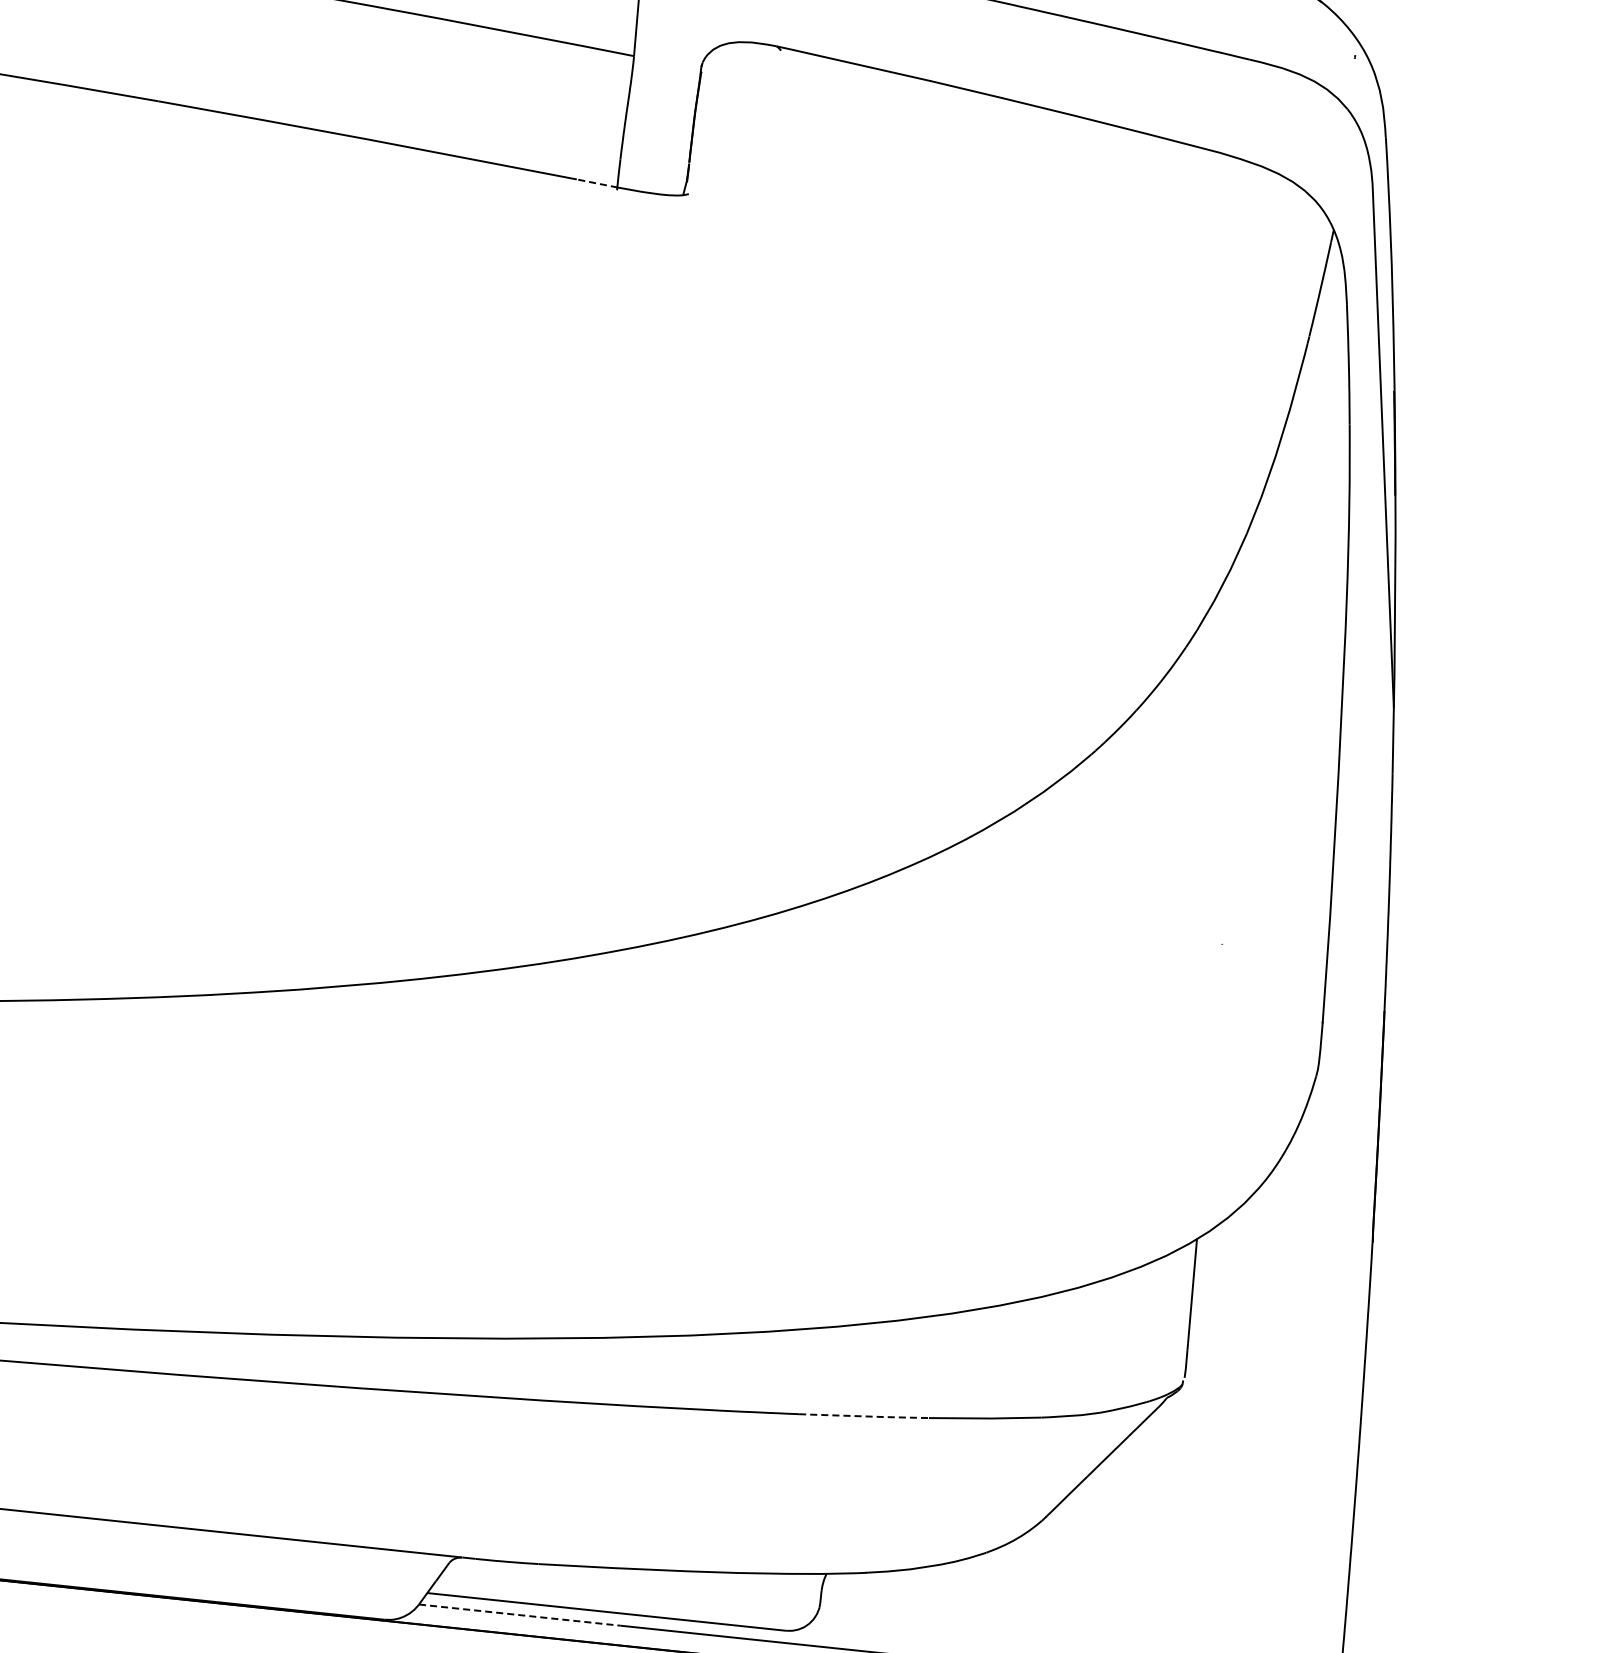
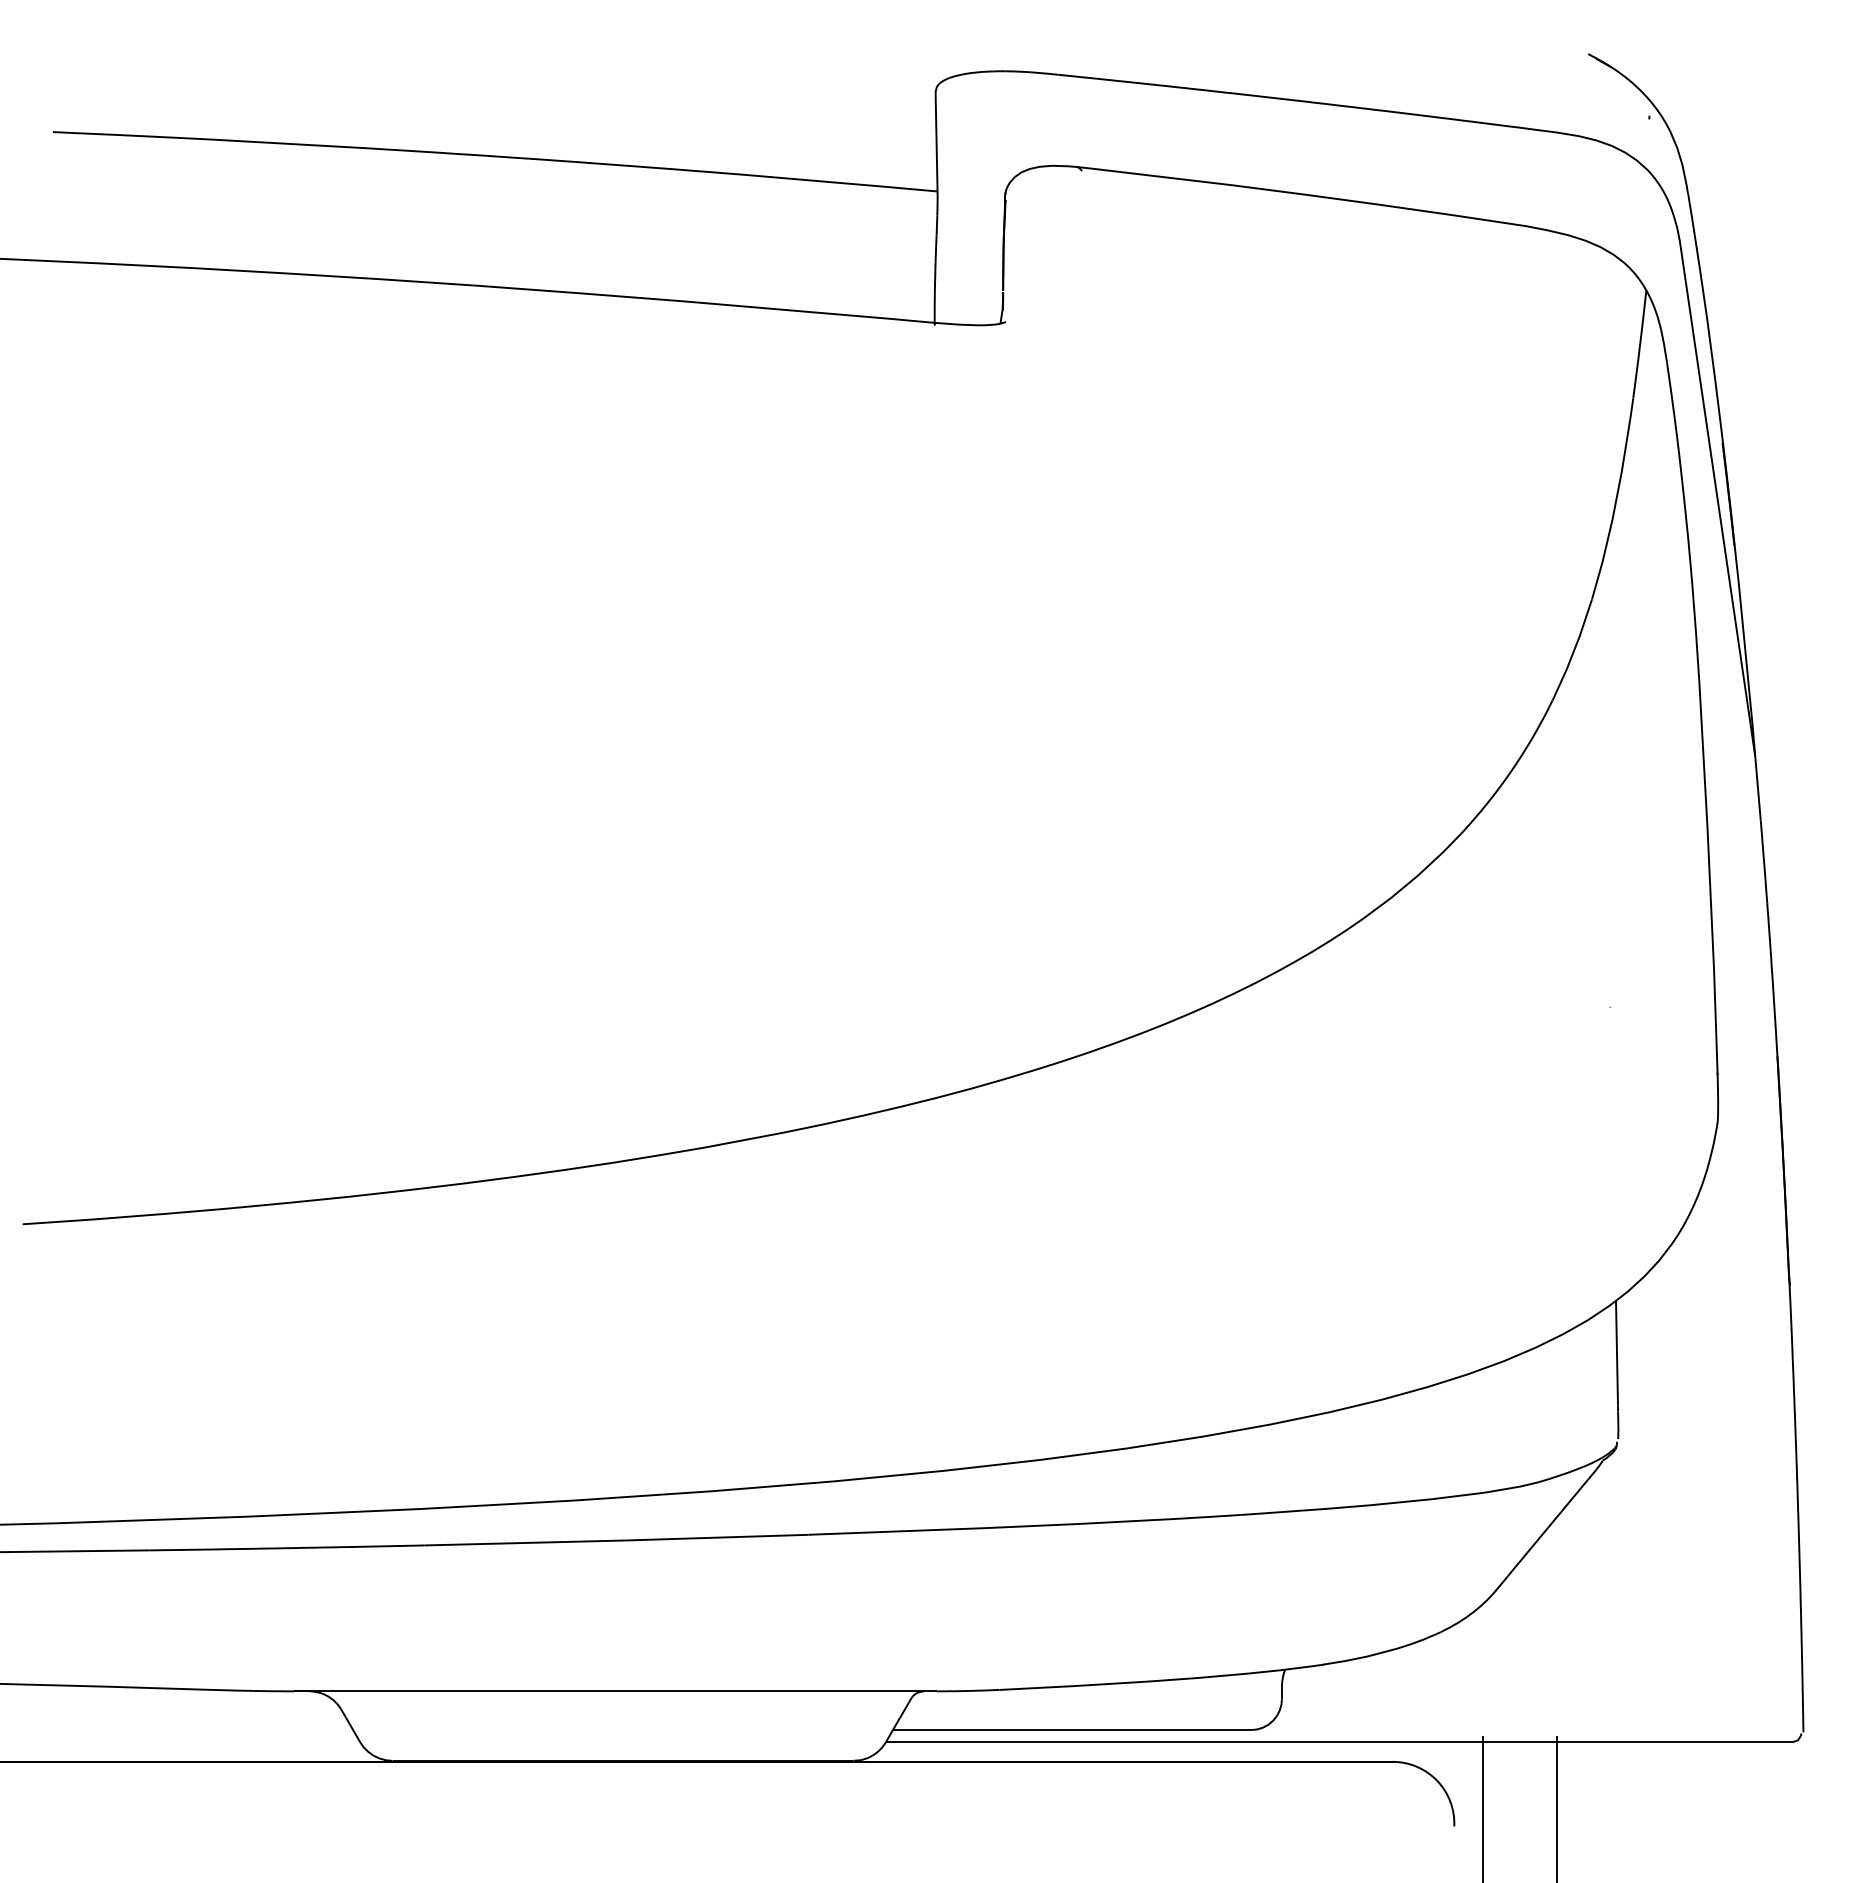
line: (597, 183) -> (914, 321), dashed -> solid
line: (863, 1416) -> (1305, 1510), dashed -> solid
line: (519, 1615) -> (986, 1742), dashed -> solid

